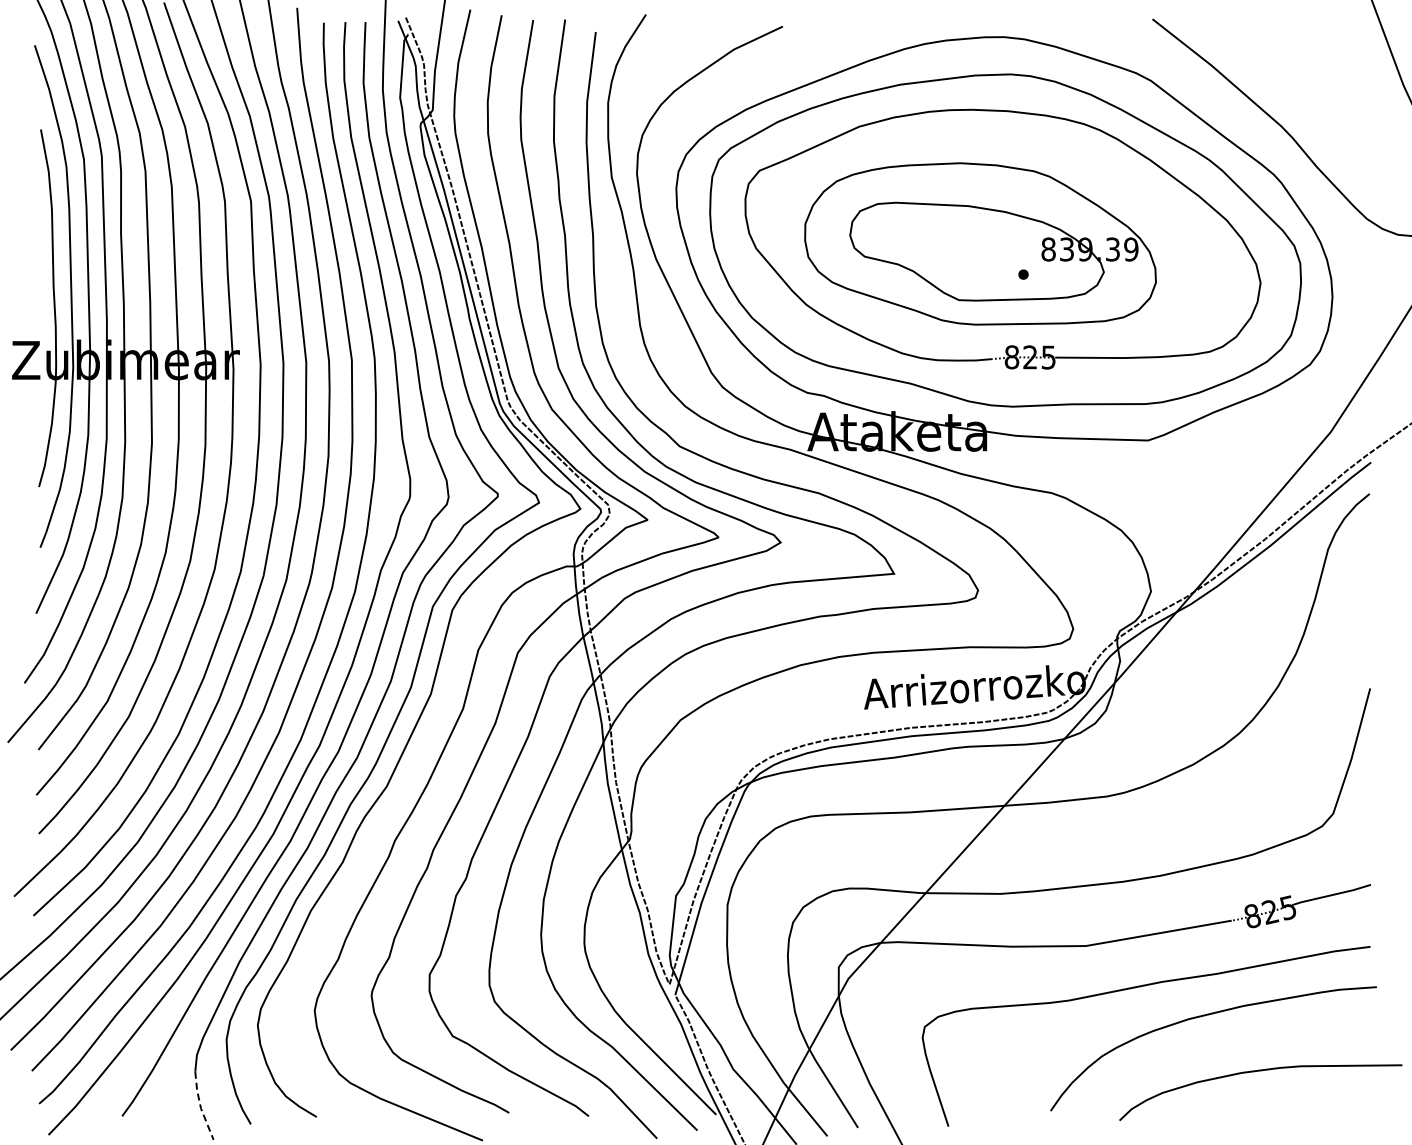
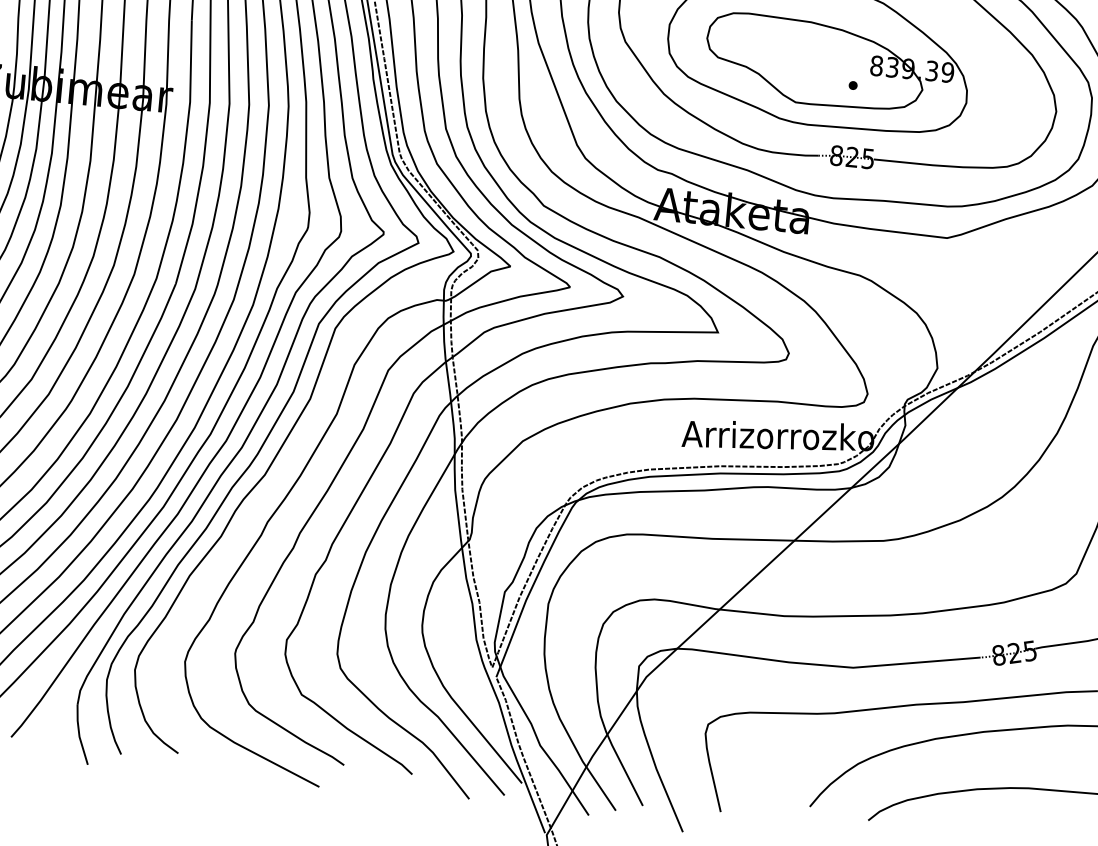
line: (200, 1106) -> (79, 735), dashed -> solid

